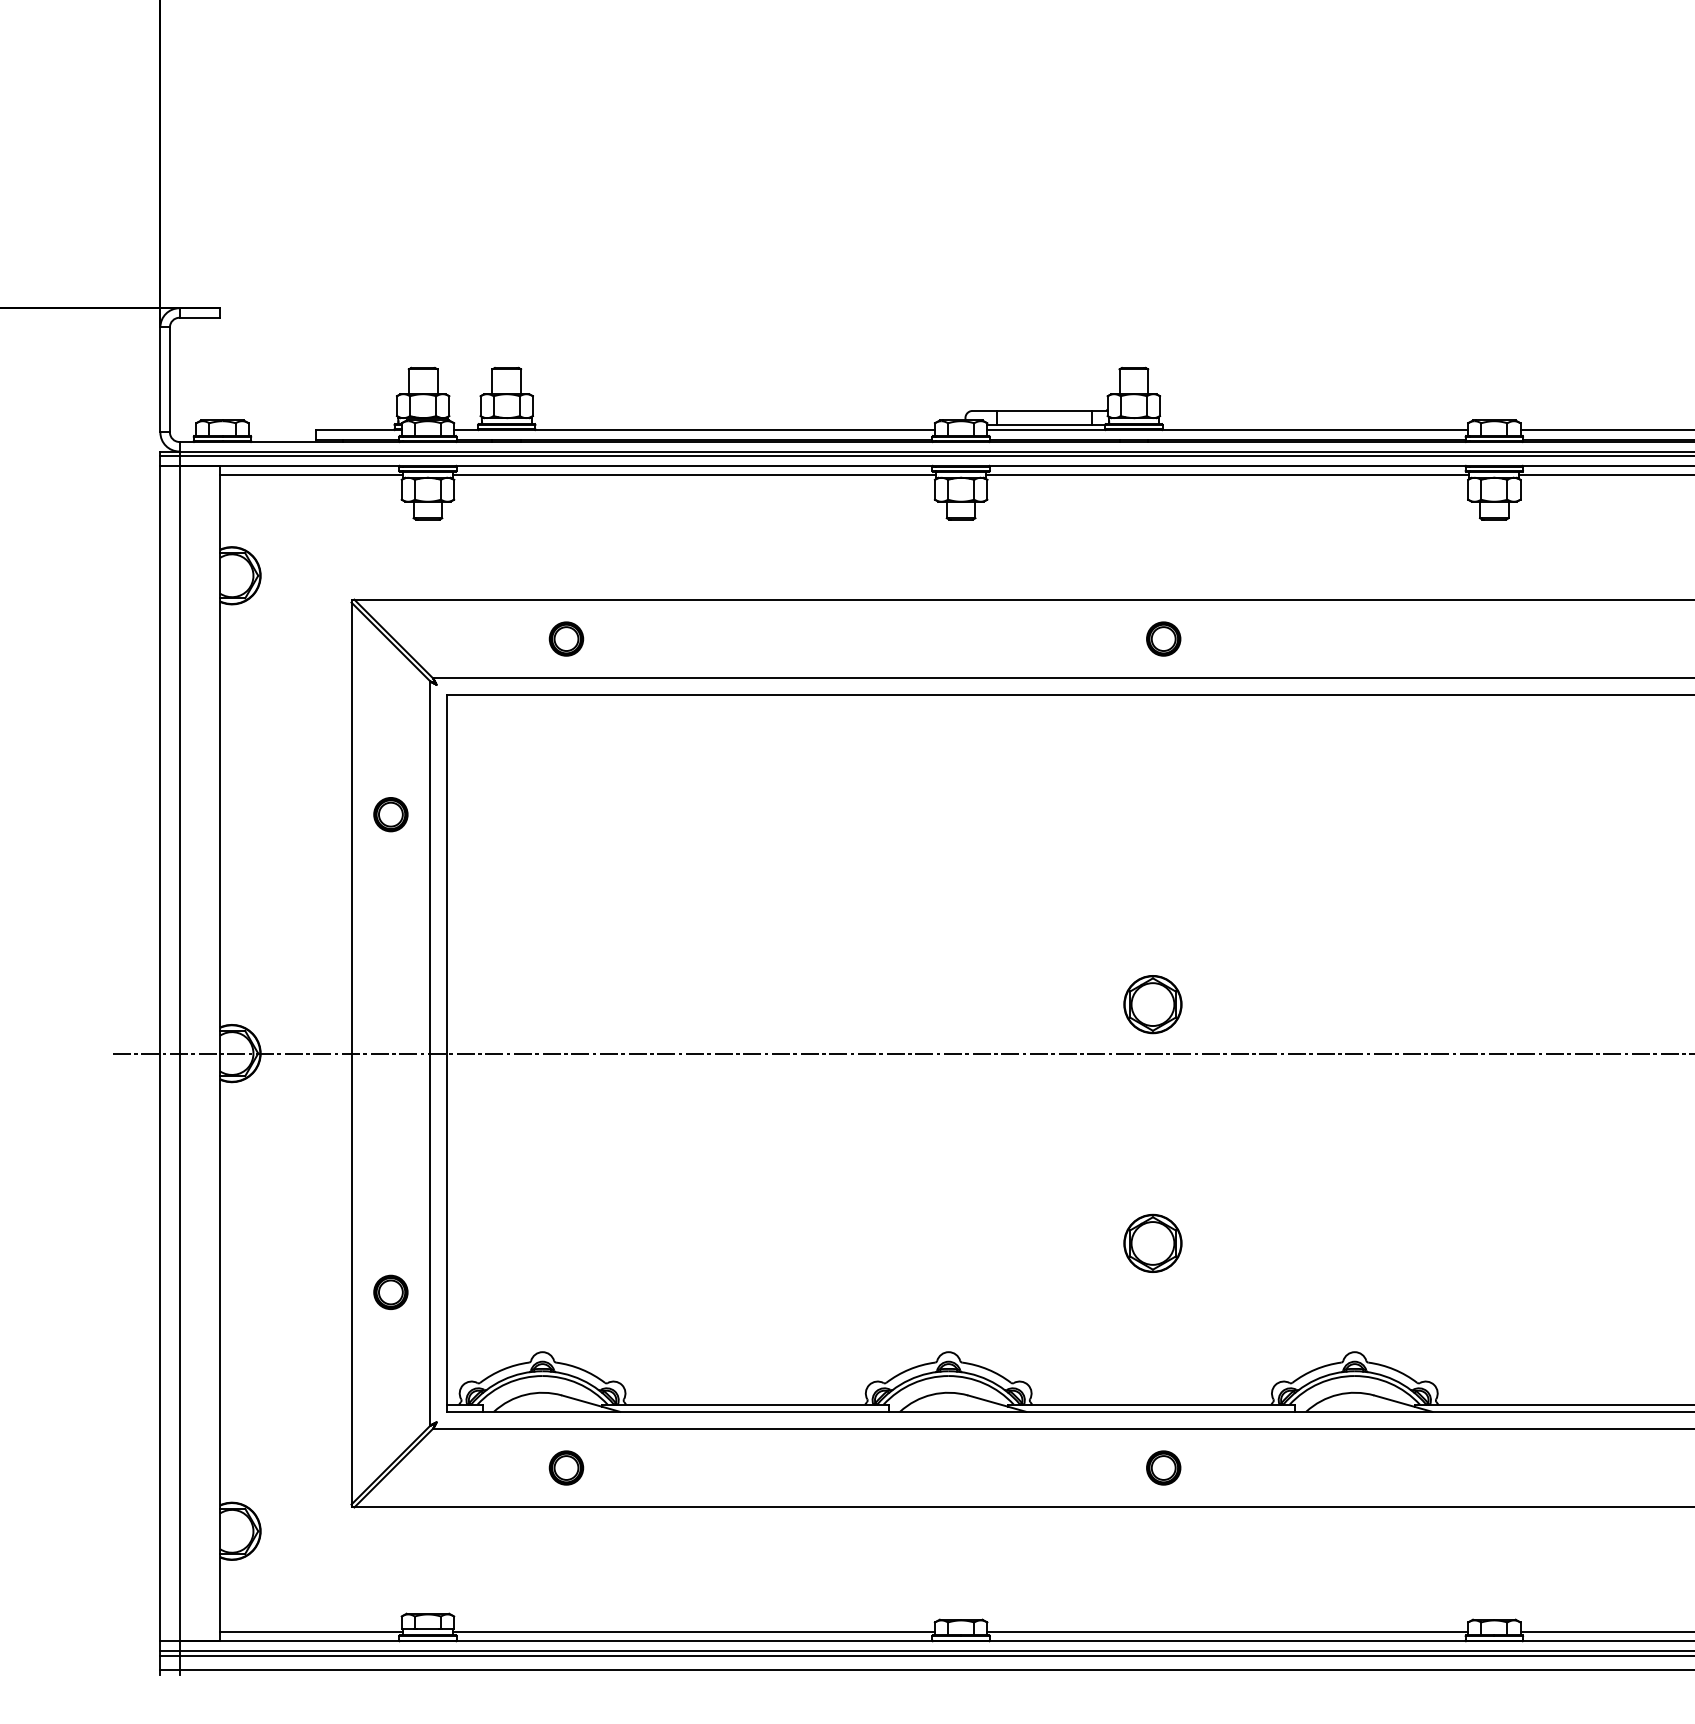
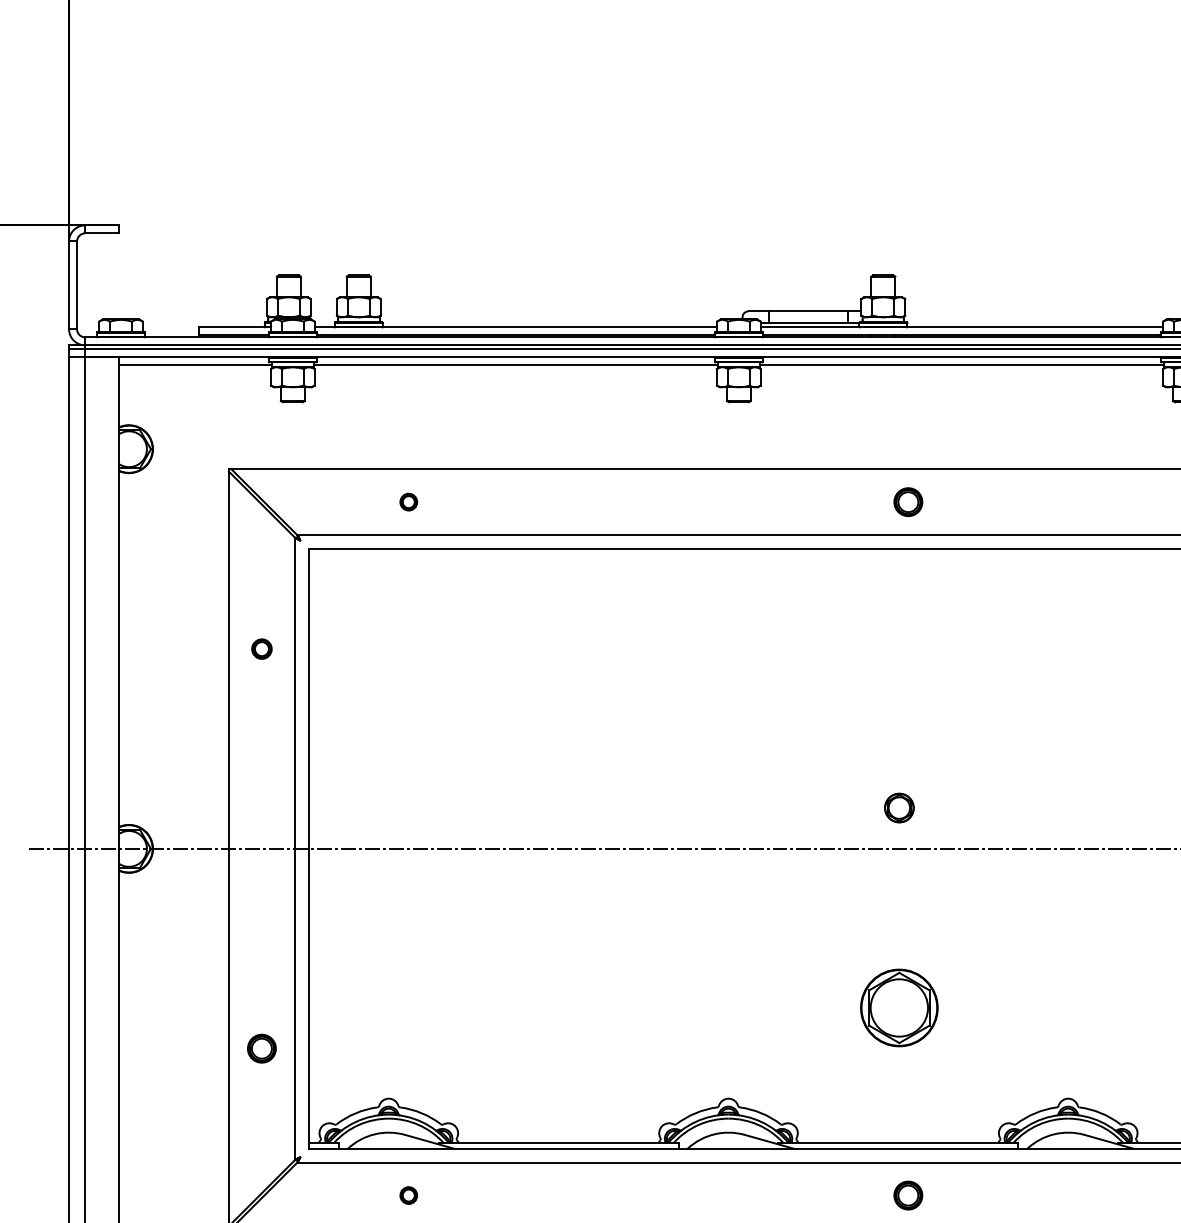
part: (566, 638) -> (408, 501), size x0.6
part: (390, 814) -> (261, 648), size x0.7
part: (1152, 1004) -> (898, 807), size x0.6
part: (1152, 1242) -> (898, 1006), size x1.6
part: (566, 1467) -> (408, 1195), size x0.6

